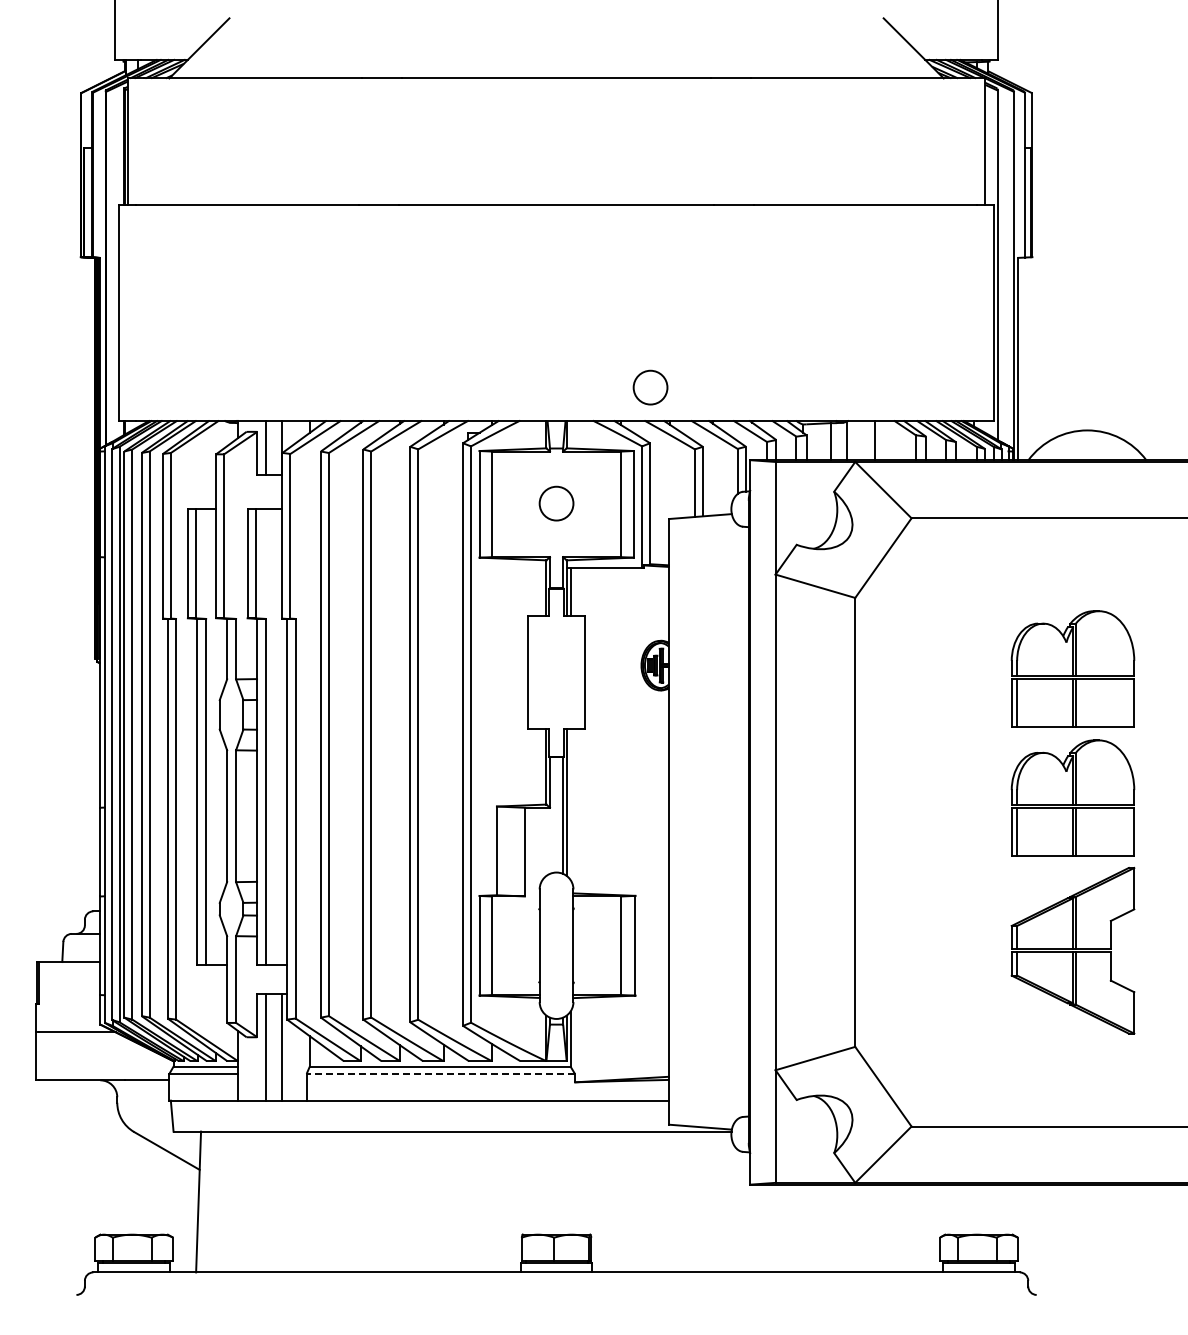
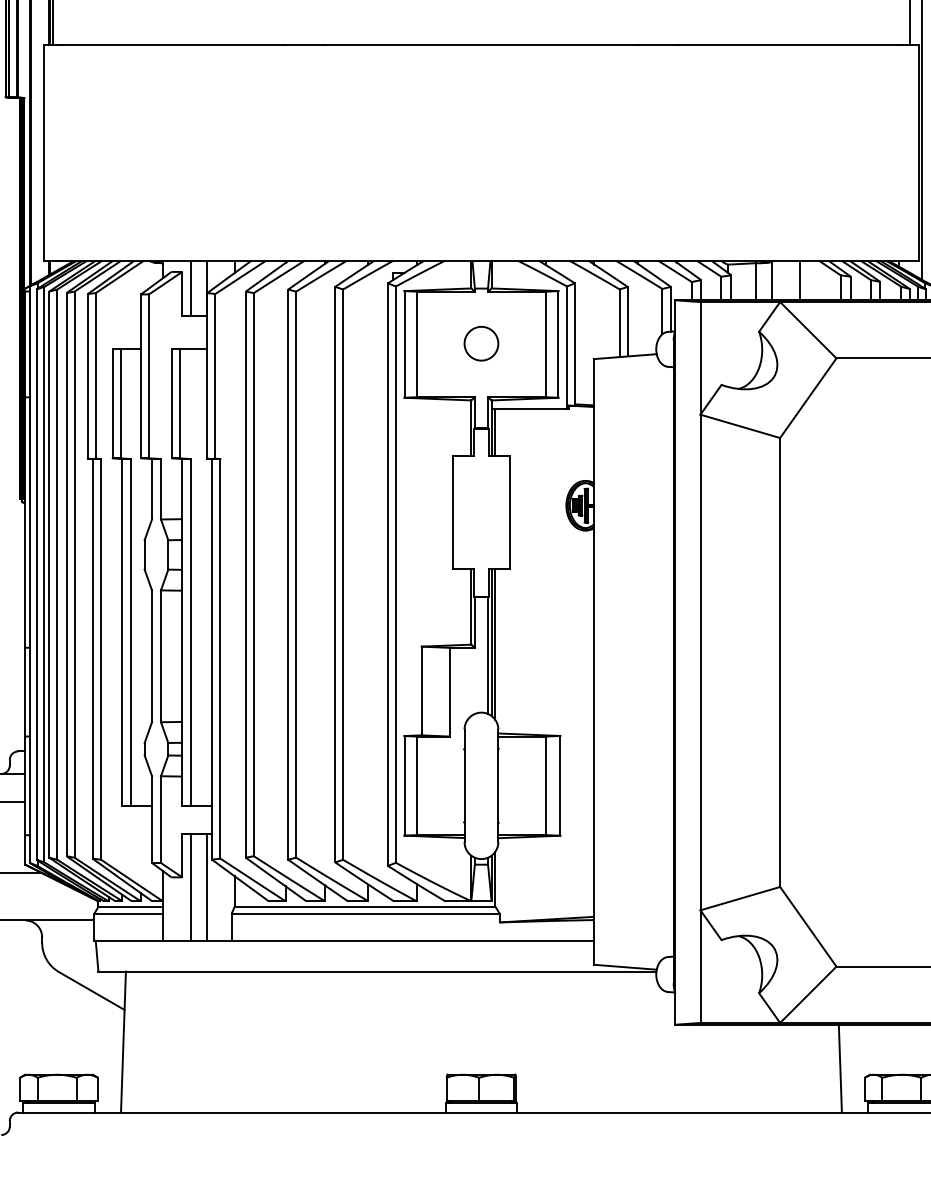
circle: (650, 387) -> (575, 227), removed
line: (570, 803) -> (495, 643), added
line: (440, 1073) -> (365, 913), dashed -> solid
line: (915, 1228) -> (840, 1068), added

